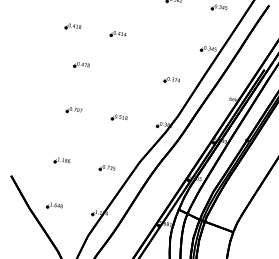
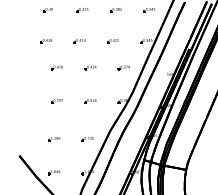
part: (162, 42) -> (112, 41), added
part: (126, 72) -> (90, 67), added

